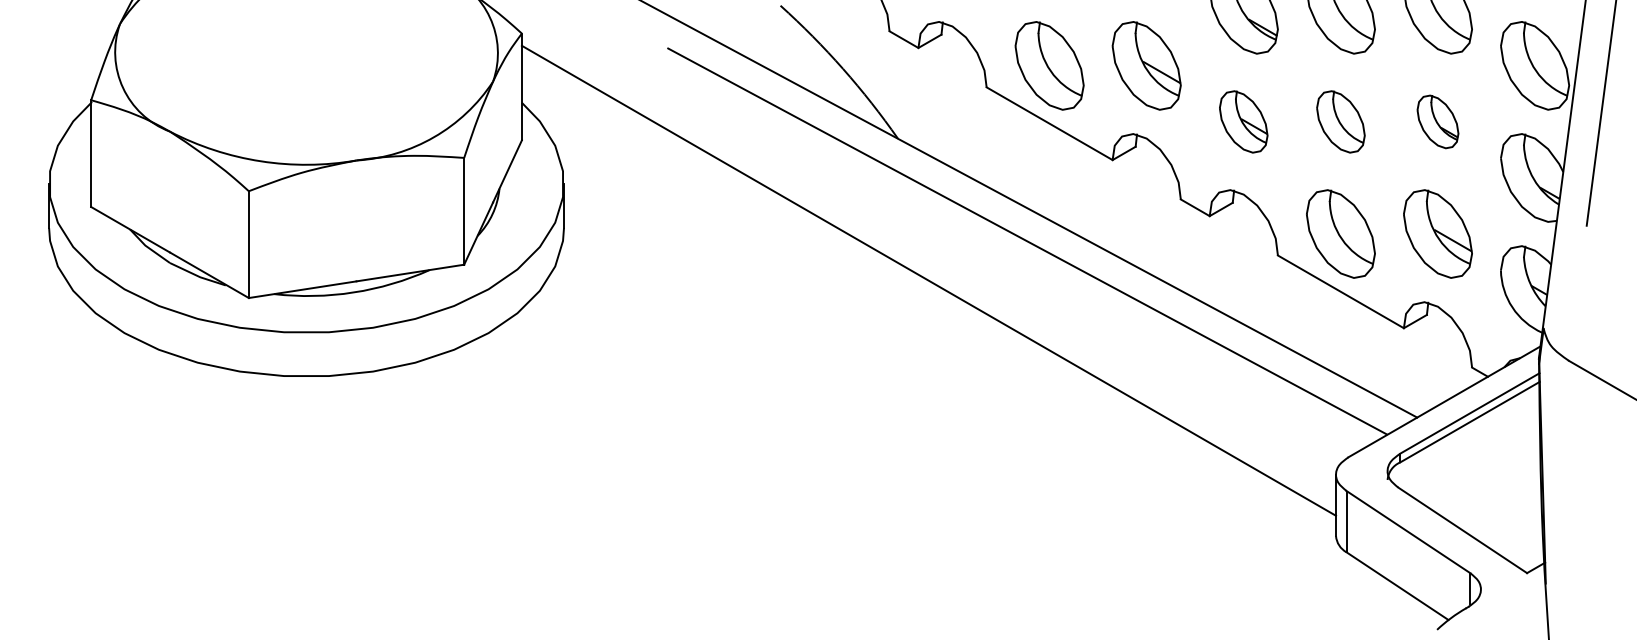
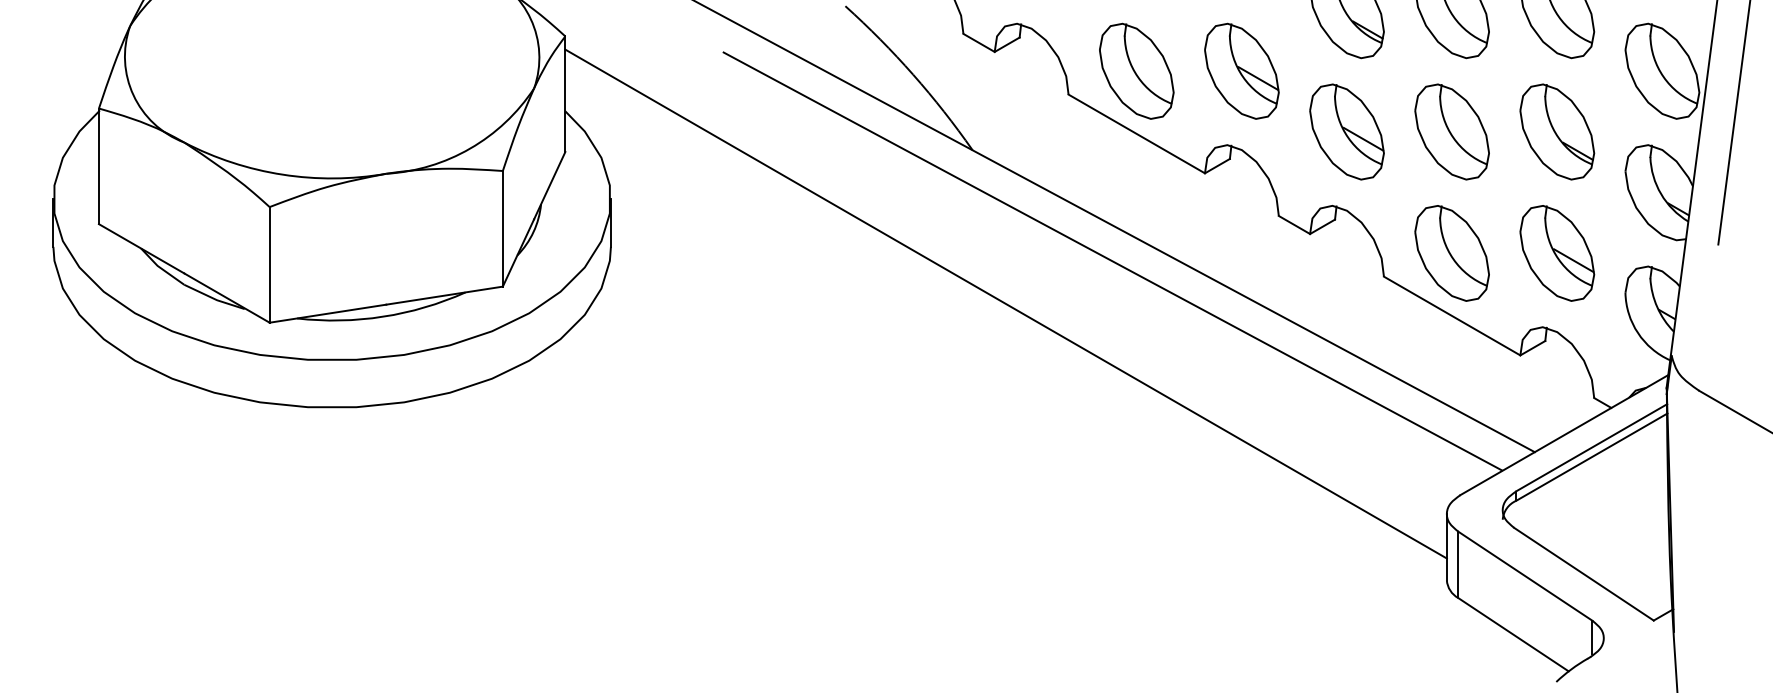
part: (1243, 121) -> (1346, 131), size x1.43
part: (1340, 121) -> (1451, 131), size x1.43
part: (1437, 121) -> (1556, 131), size x1.67

